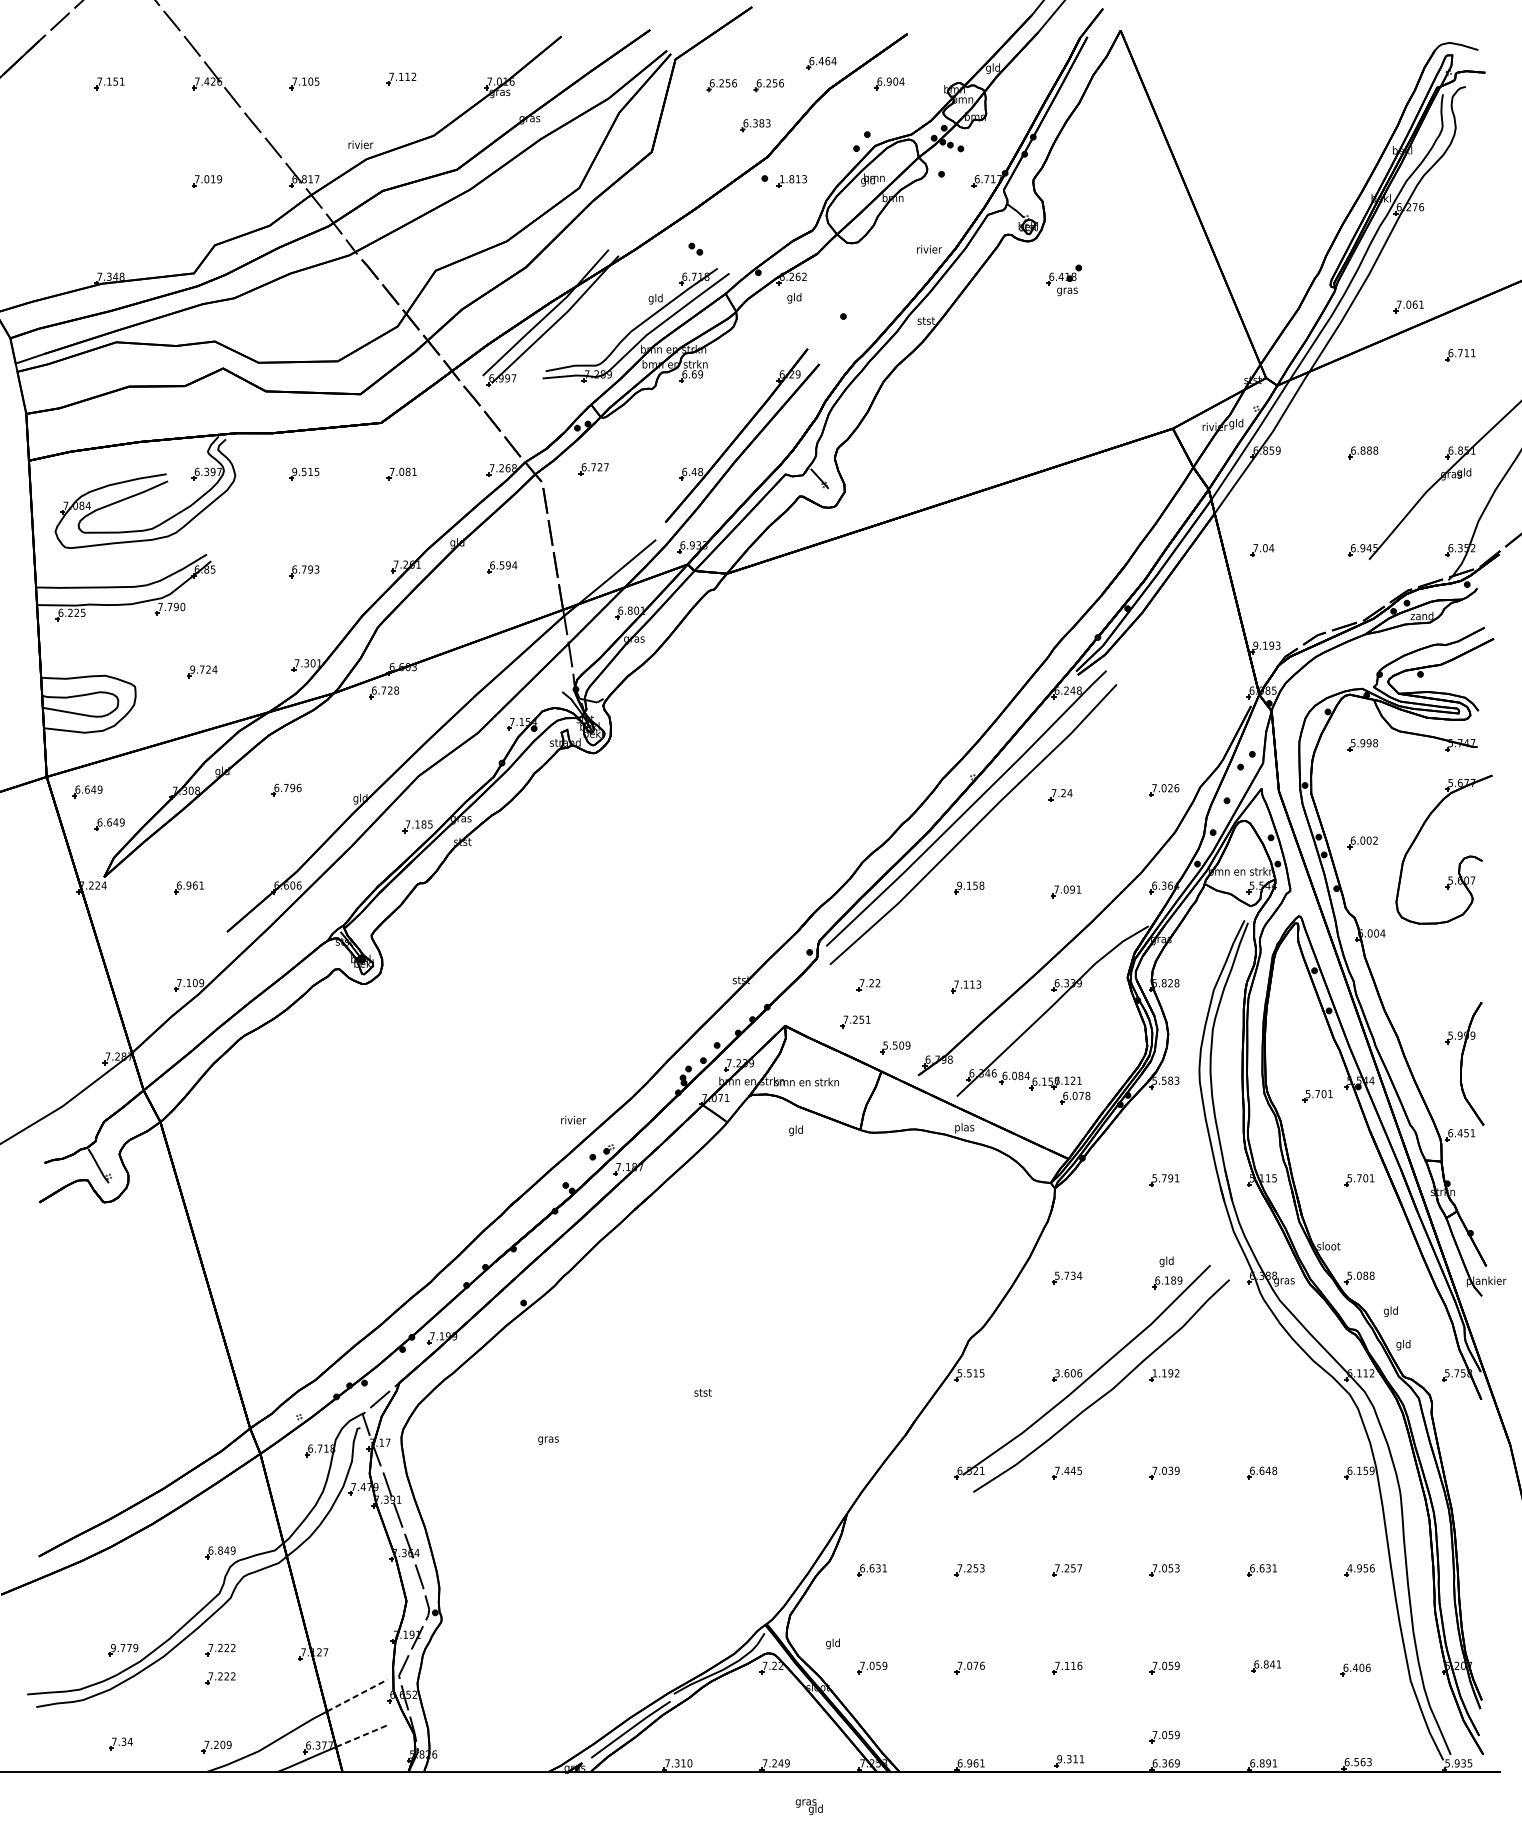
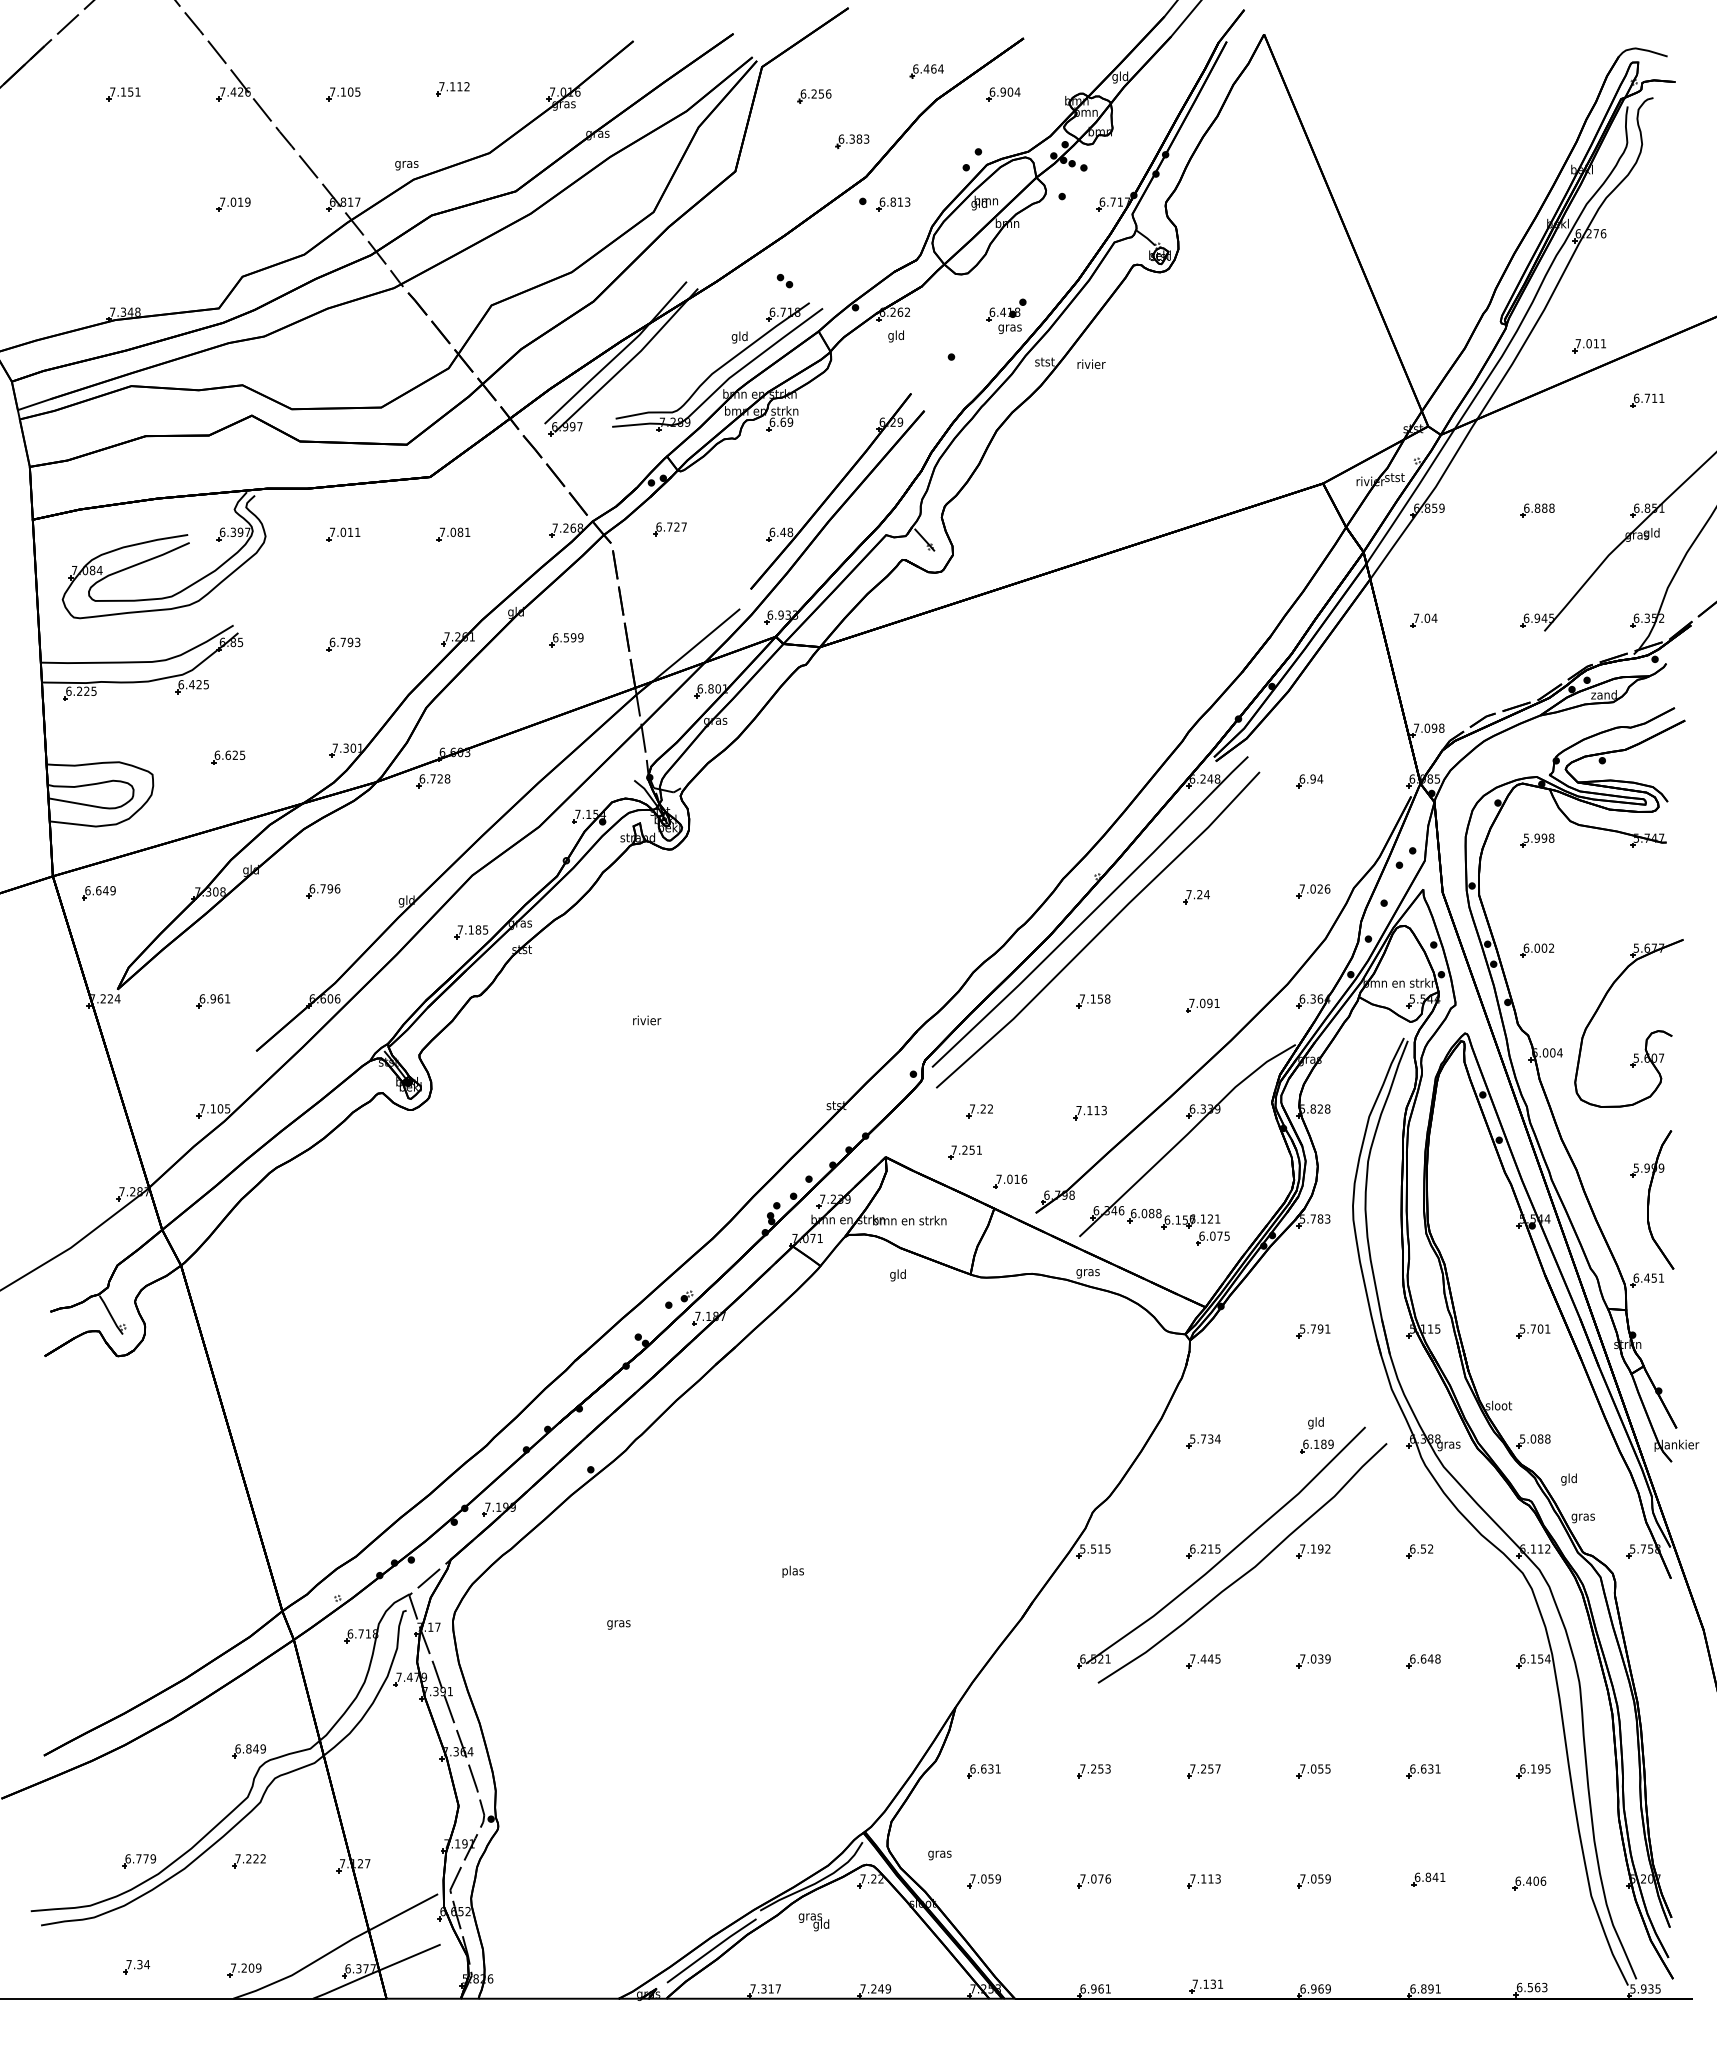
part: (768, 85) -> (867, 96), removed
text: (361, 145) -> (407, 164), rivier -> gras
text: (782, 178) -> (882, 201), 1.813 -> 6.813
text: (929, 248) -> (1091, 363), moved
part: (1064, 279) -> (1006, 315), moved
text: (1415, 304) -> (1596, 343), 7.061 -> 7.011
text: (1236, 424) -> (1394, 478), gld -> stst
text: (305, 471) -> (344, 531), 9.515 -> 7.011
text: (514, 565) -> (580, 637), 6.594 -> 6.599
text: (171, 606) -> (193, 684), 7.790 -> 6.425
text: (1266, 644) -> (1428, 727), 9.193 -> 7.098
text: (203, 668) -> (229, 754), 9.724 -> 6.625
part: (1160, 692) -> (1309, 781), added
part: (109, 824) -> (123, 930), removed
part: (1461, 860) -> (1648, 1035), moved
text: (959, 885) -> (1082, 998), 9.158 -> 7.158
text: (201, 982) -> (227, 1108), 7.109 -> 7.105
text: (896, 1044) -> (1011, 1178), 5.509 -> 7.016
text: (1026, 1075) -> (1158, 1213), 6.084 -> 6.088
text: (1163, 1080) -> (1312, 1218), 5.583 -> 5.783
text: (1087, 1095) -> (1226, 1235), 6.078 -> 6.075
part: (1317, 1096) -> (1486, 1236), removed
text: (573, 1120) -> (647, 1020), moved
text: (964, 1128) -> (1087, 1272), plas -> gras
text: (1402, 1345) -> (1582, 1517), gld -> gras
text: (1068, 1372) -> (1205, 1548), 3.606 -> 6.215
text: (1154, 1372) -> (1302, 1548), 1.192 -> 7.192
part: (1258, 1375) -> (1419, 1551), added
text: (702, 1393) -> (792, 1571), stst -> plas
text: (1371, 1470) -> (1547, 1658), 6.159 -> 6.154
text: (1176, 1567) -> (1327, 1768), 7.053 -> 7.055
text: (1360, 1567) -> (1534, 1768), 4.956 -> 6.195
text: (832, 1644) -> (939, 1854), gld -> gras
text: (112, 1647) -> (127, 1858), 9.779 -> 6.779
text: (1079, 1665) -> (1217, 1878), 7.116 -> 7.113
part: (220, 1678) -> (248, 1893), removed
line: (357, 1695) -> (403, 1912), dashed -> solid
line: (362, 1735) -> (409, 1957), dashed -> solid
part: (1164, 1737) -> (1313, 1959), removed
text: (1066, 1758) -> (1203, 1983), 9.311 -> 7.131
text: (690, 1762) -> (778, 1988), 7.310 -> 7.317
text: (1164, 1762) -> (1313, 1988), 6.369 -> 6.969
text: (808, 1807) -> (813, 1922), moved

